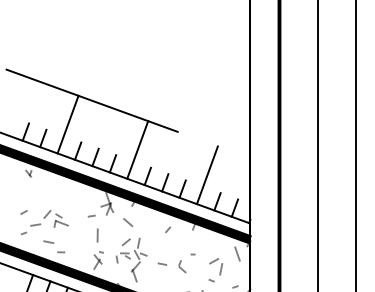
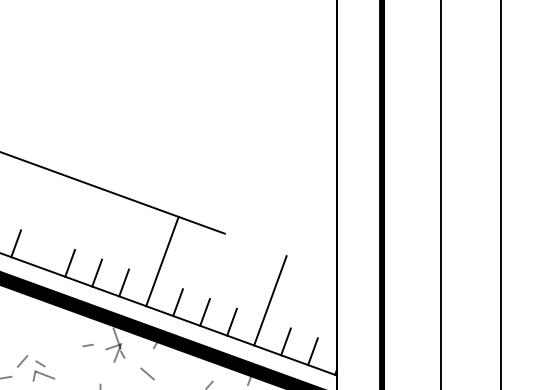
line: (67, 124) -> (53, 222), removed
line: (91, 216) -> (87, 346), moved

